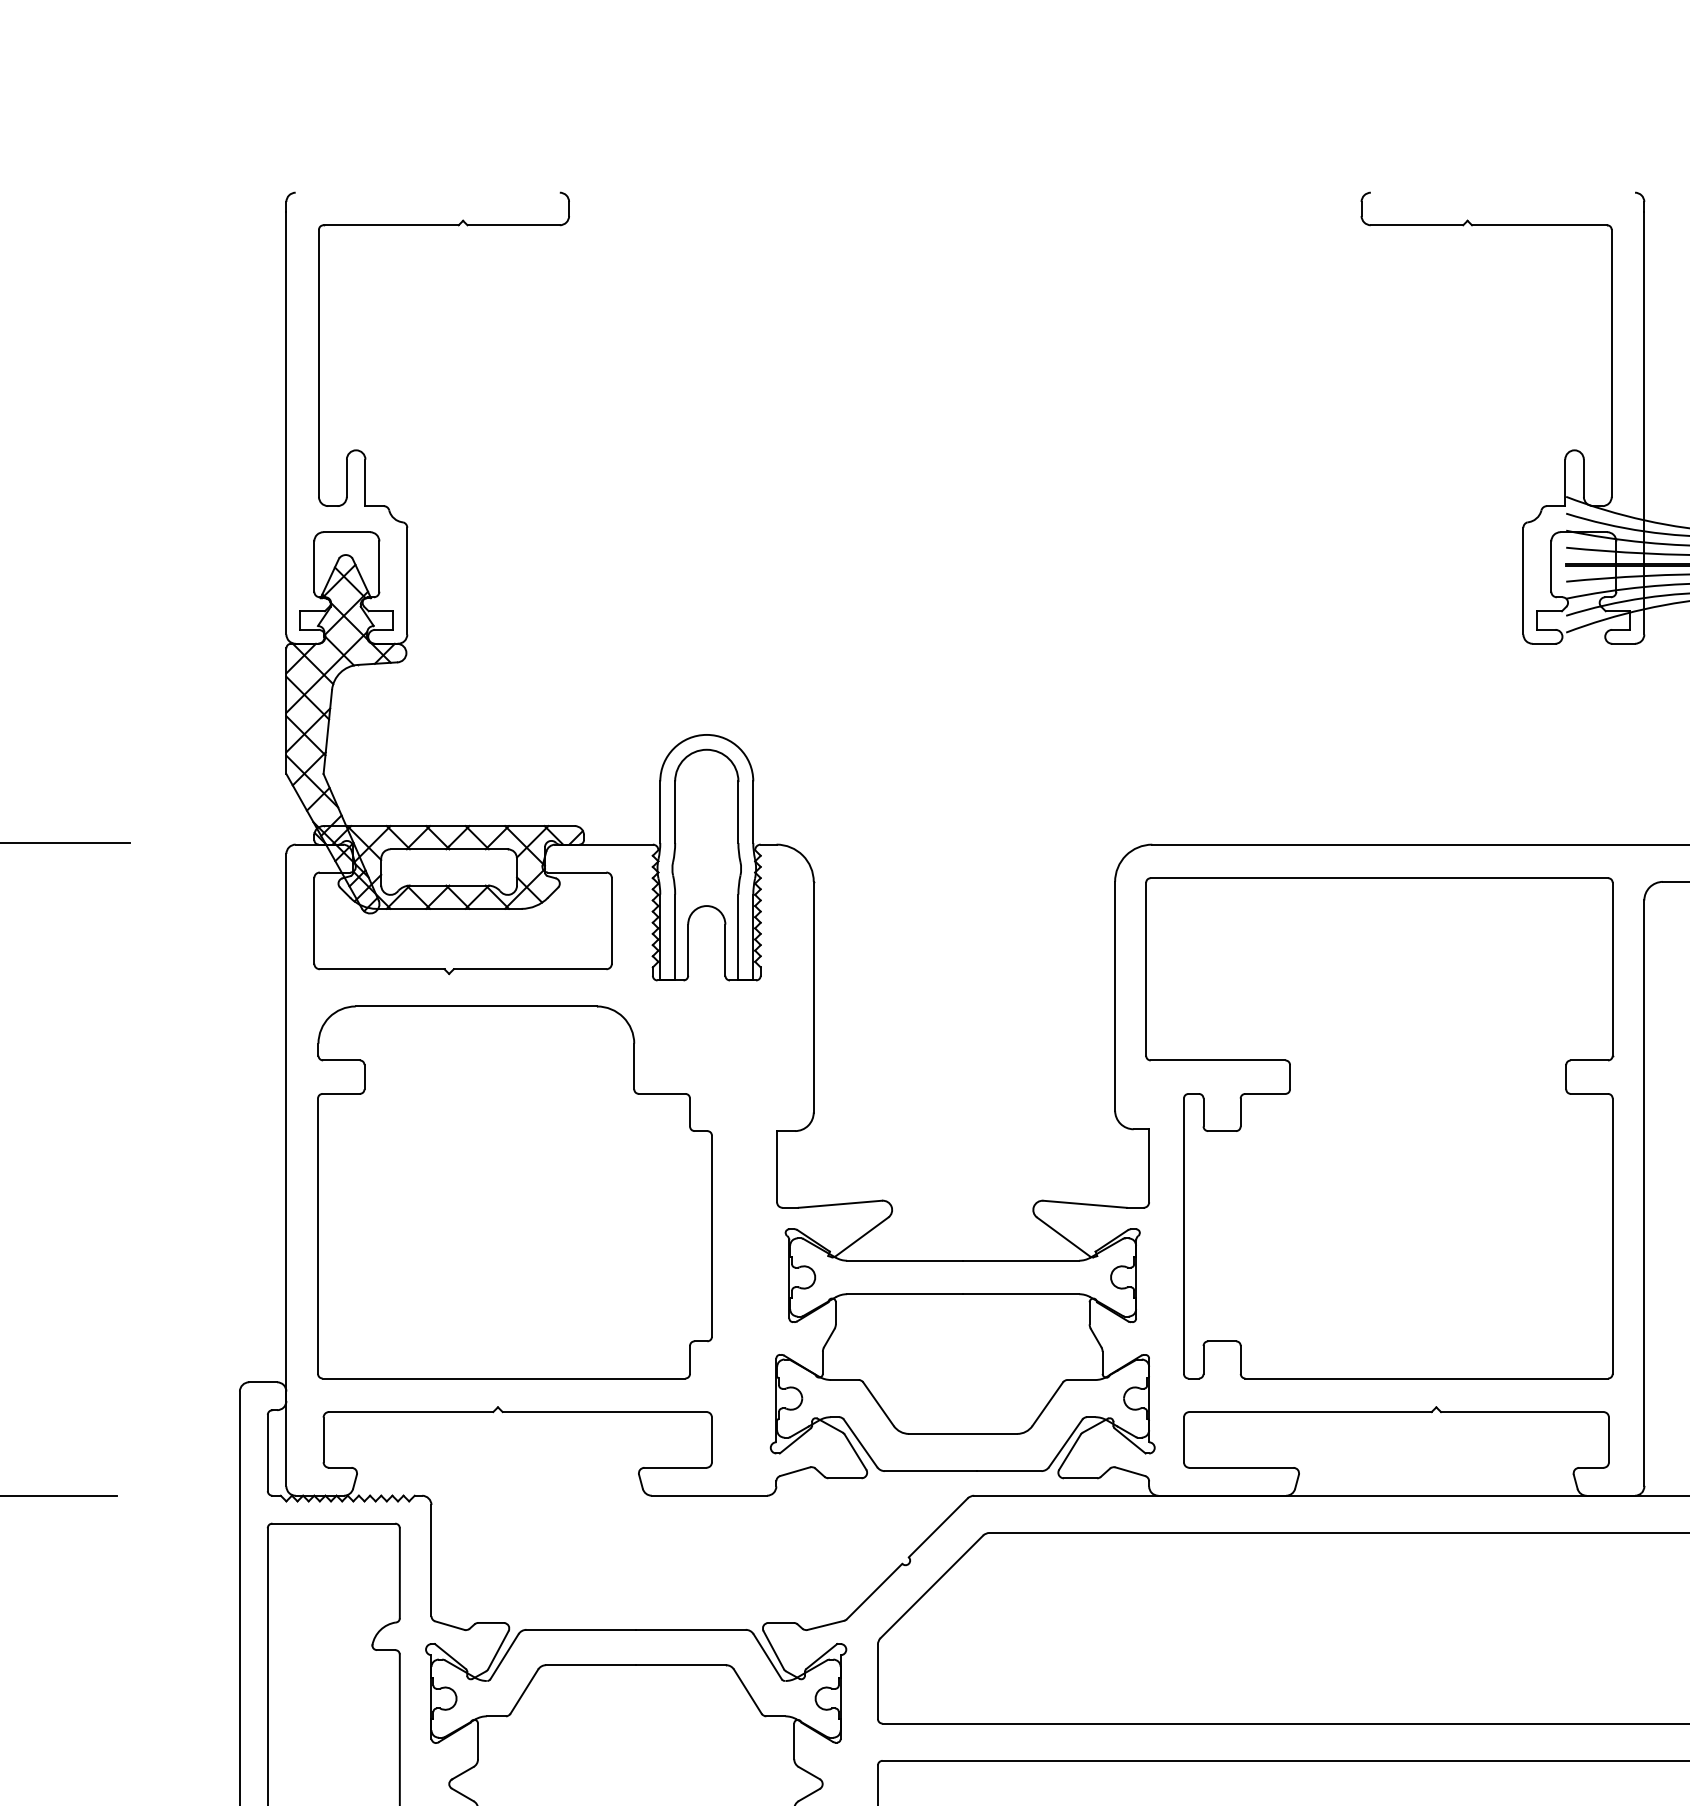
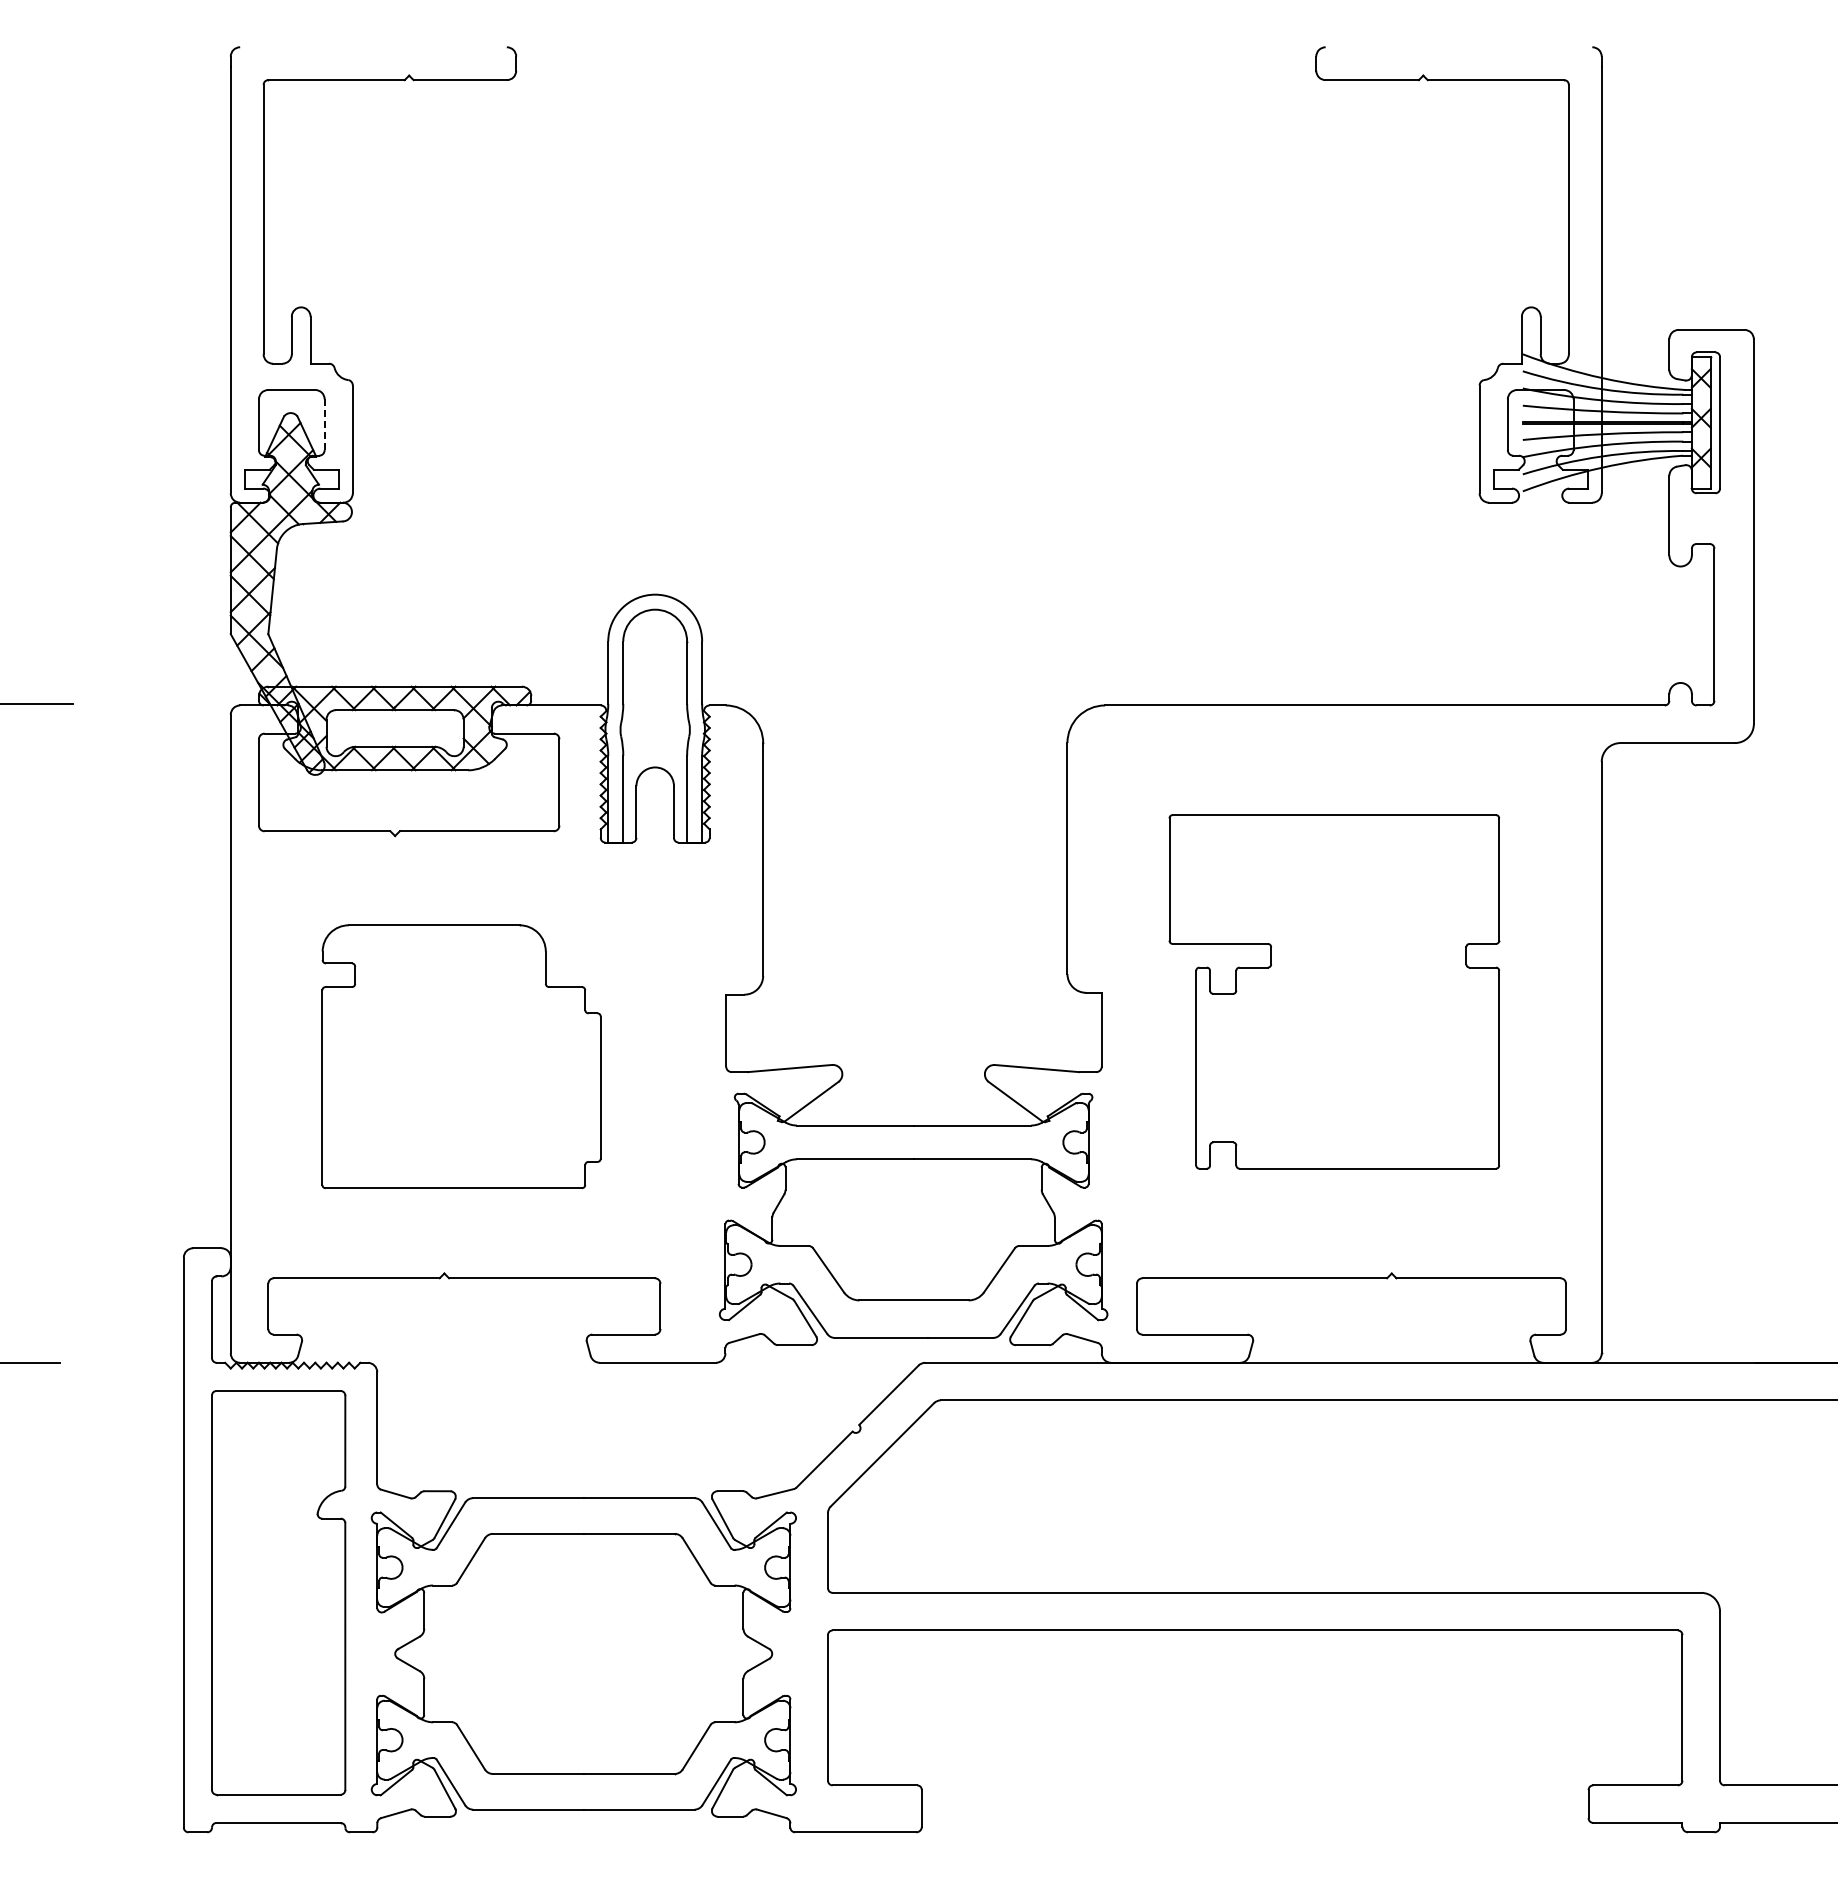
line: (379, 567) -> (324, 425), solid -> dashed
part: (1379, 1127) -> (1334, 991), size x0.7
part: (514, 1192) -> (461, 1056), size x0.7

